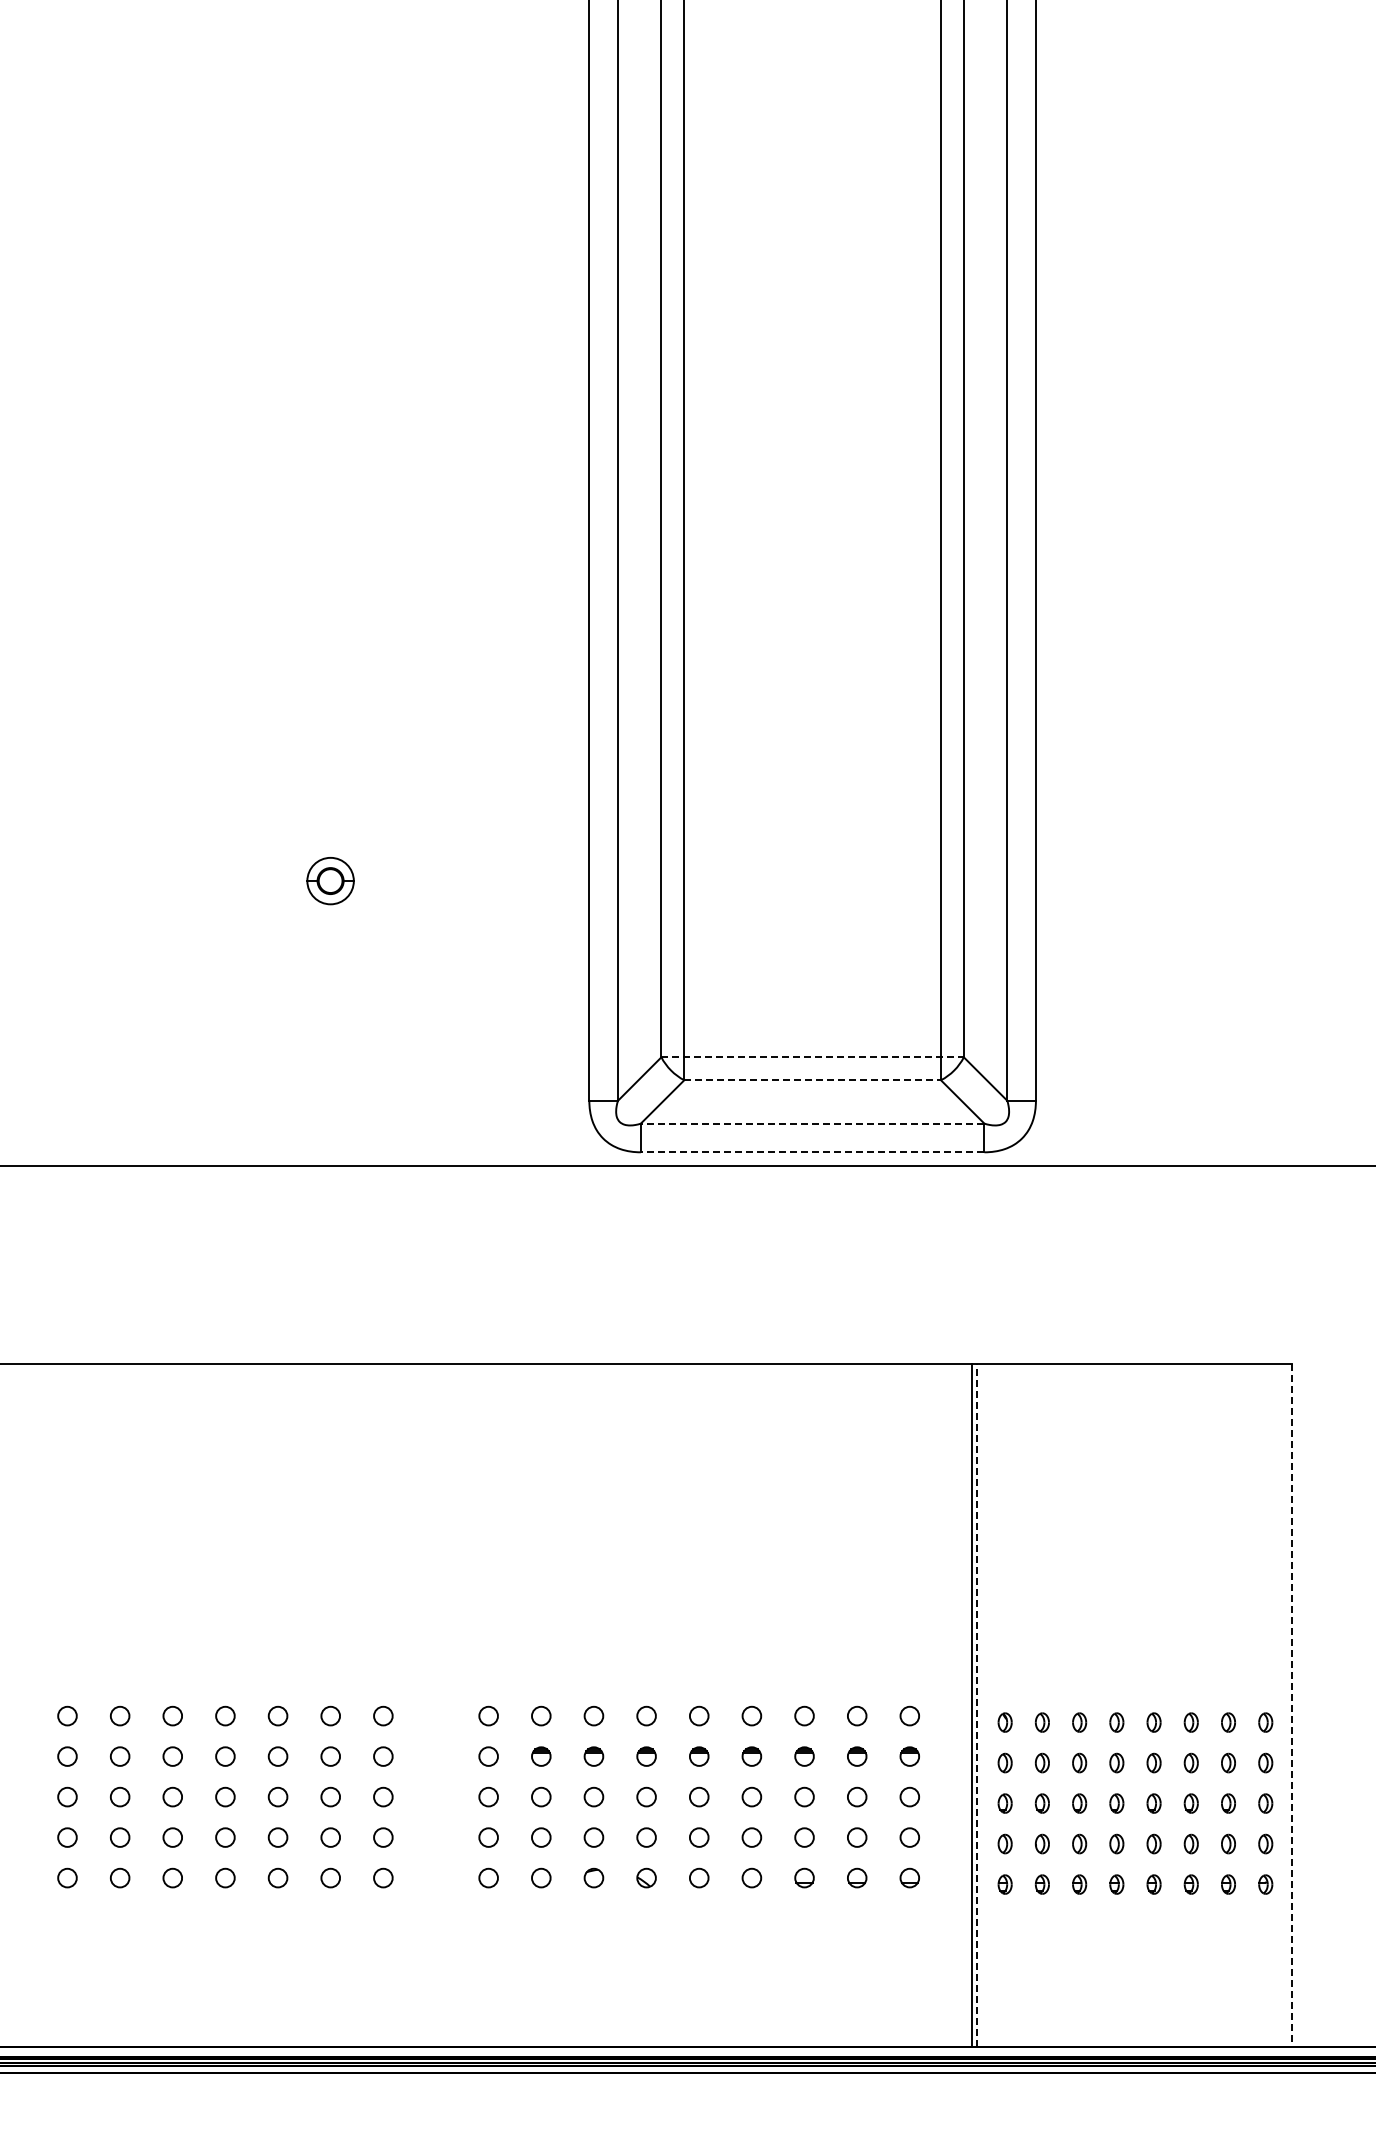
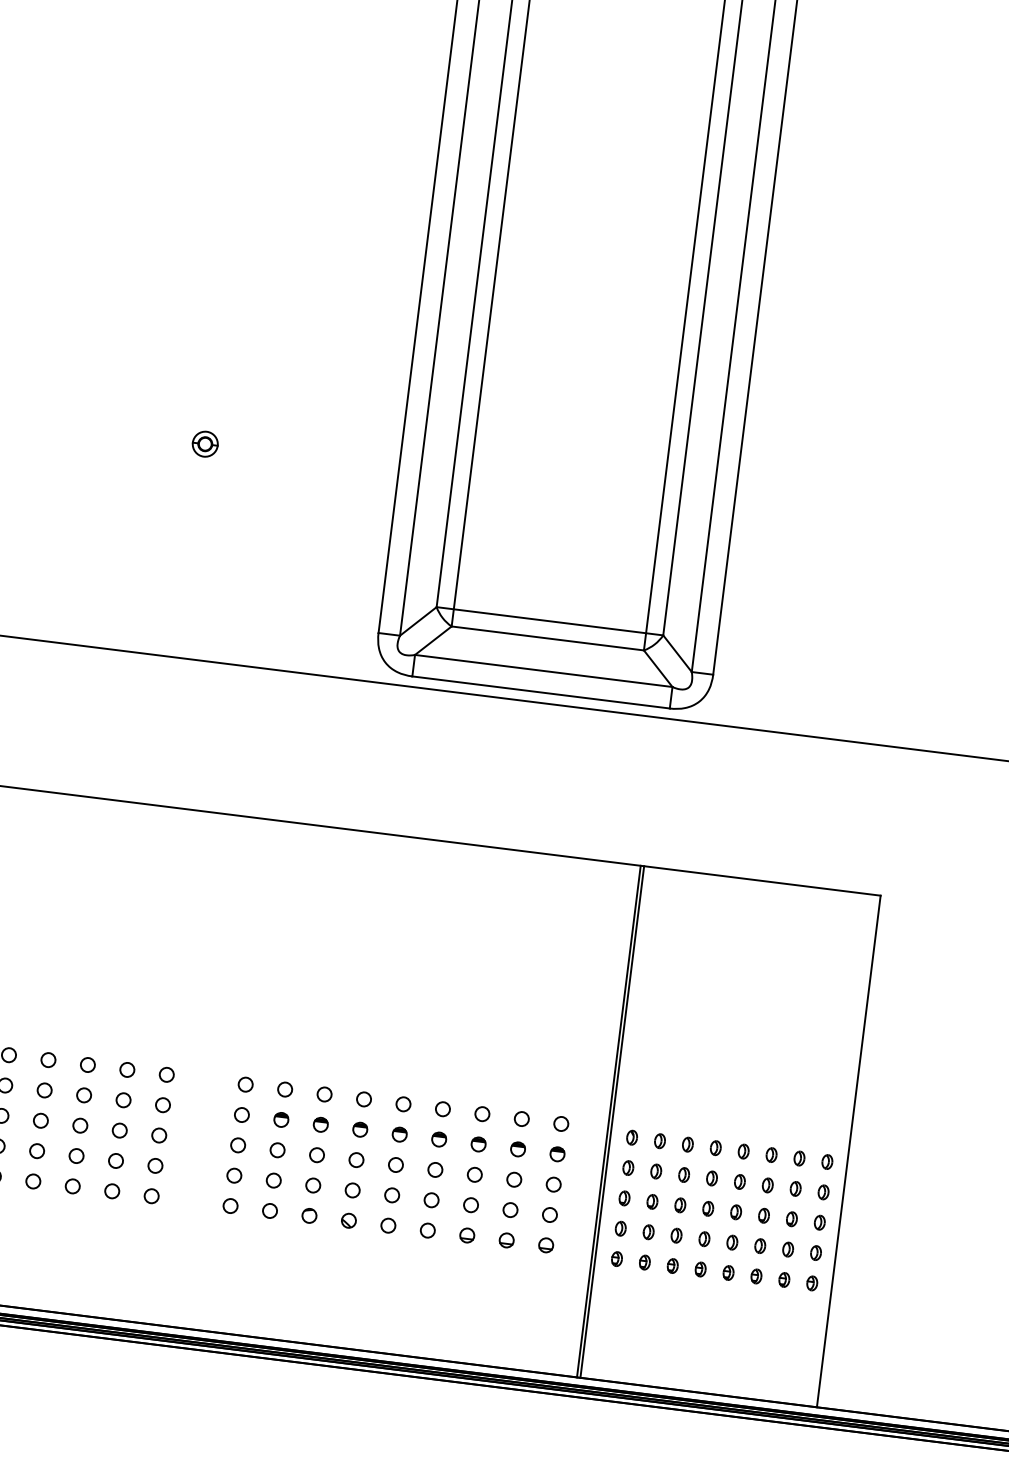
part: (330, 880) -> (205, 443), size x0.71
line: (813, 1057) -> (550, 621), dashed -> solid
line: (813, 1080) -> (548, 638), dashed -> solid
line: (812, 1123) -> (543, 670), dashed -> solid
line: (812, 1152) -> (540, 692), dashed -> solid
line: (976, 1704) -> (612, 1121), dashed -> solid
line: (1292, 1705) -> (849, 1151), dashed -> solid

